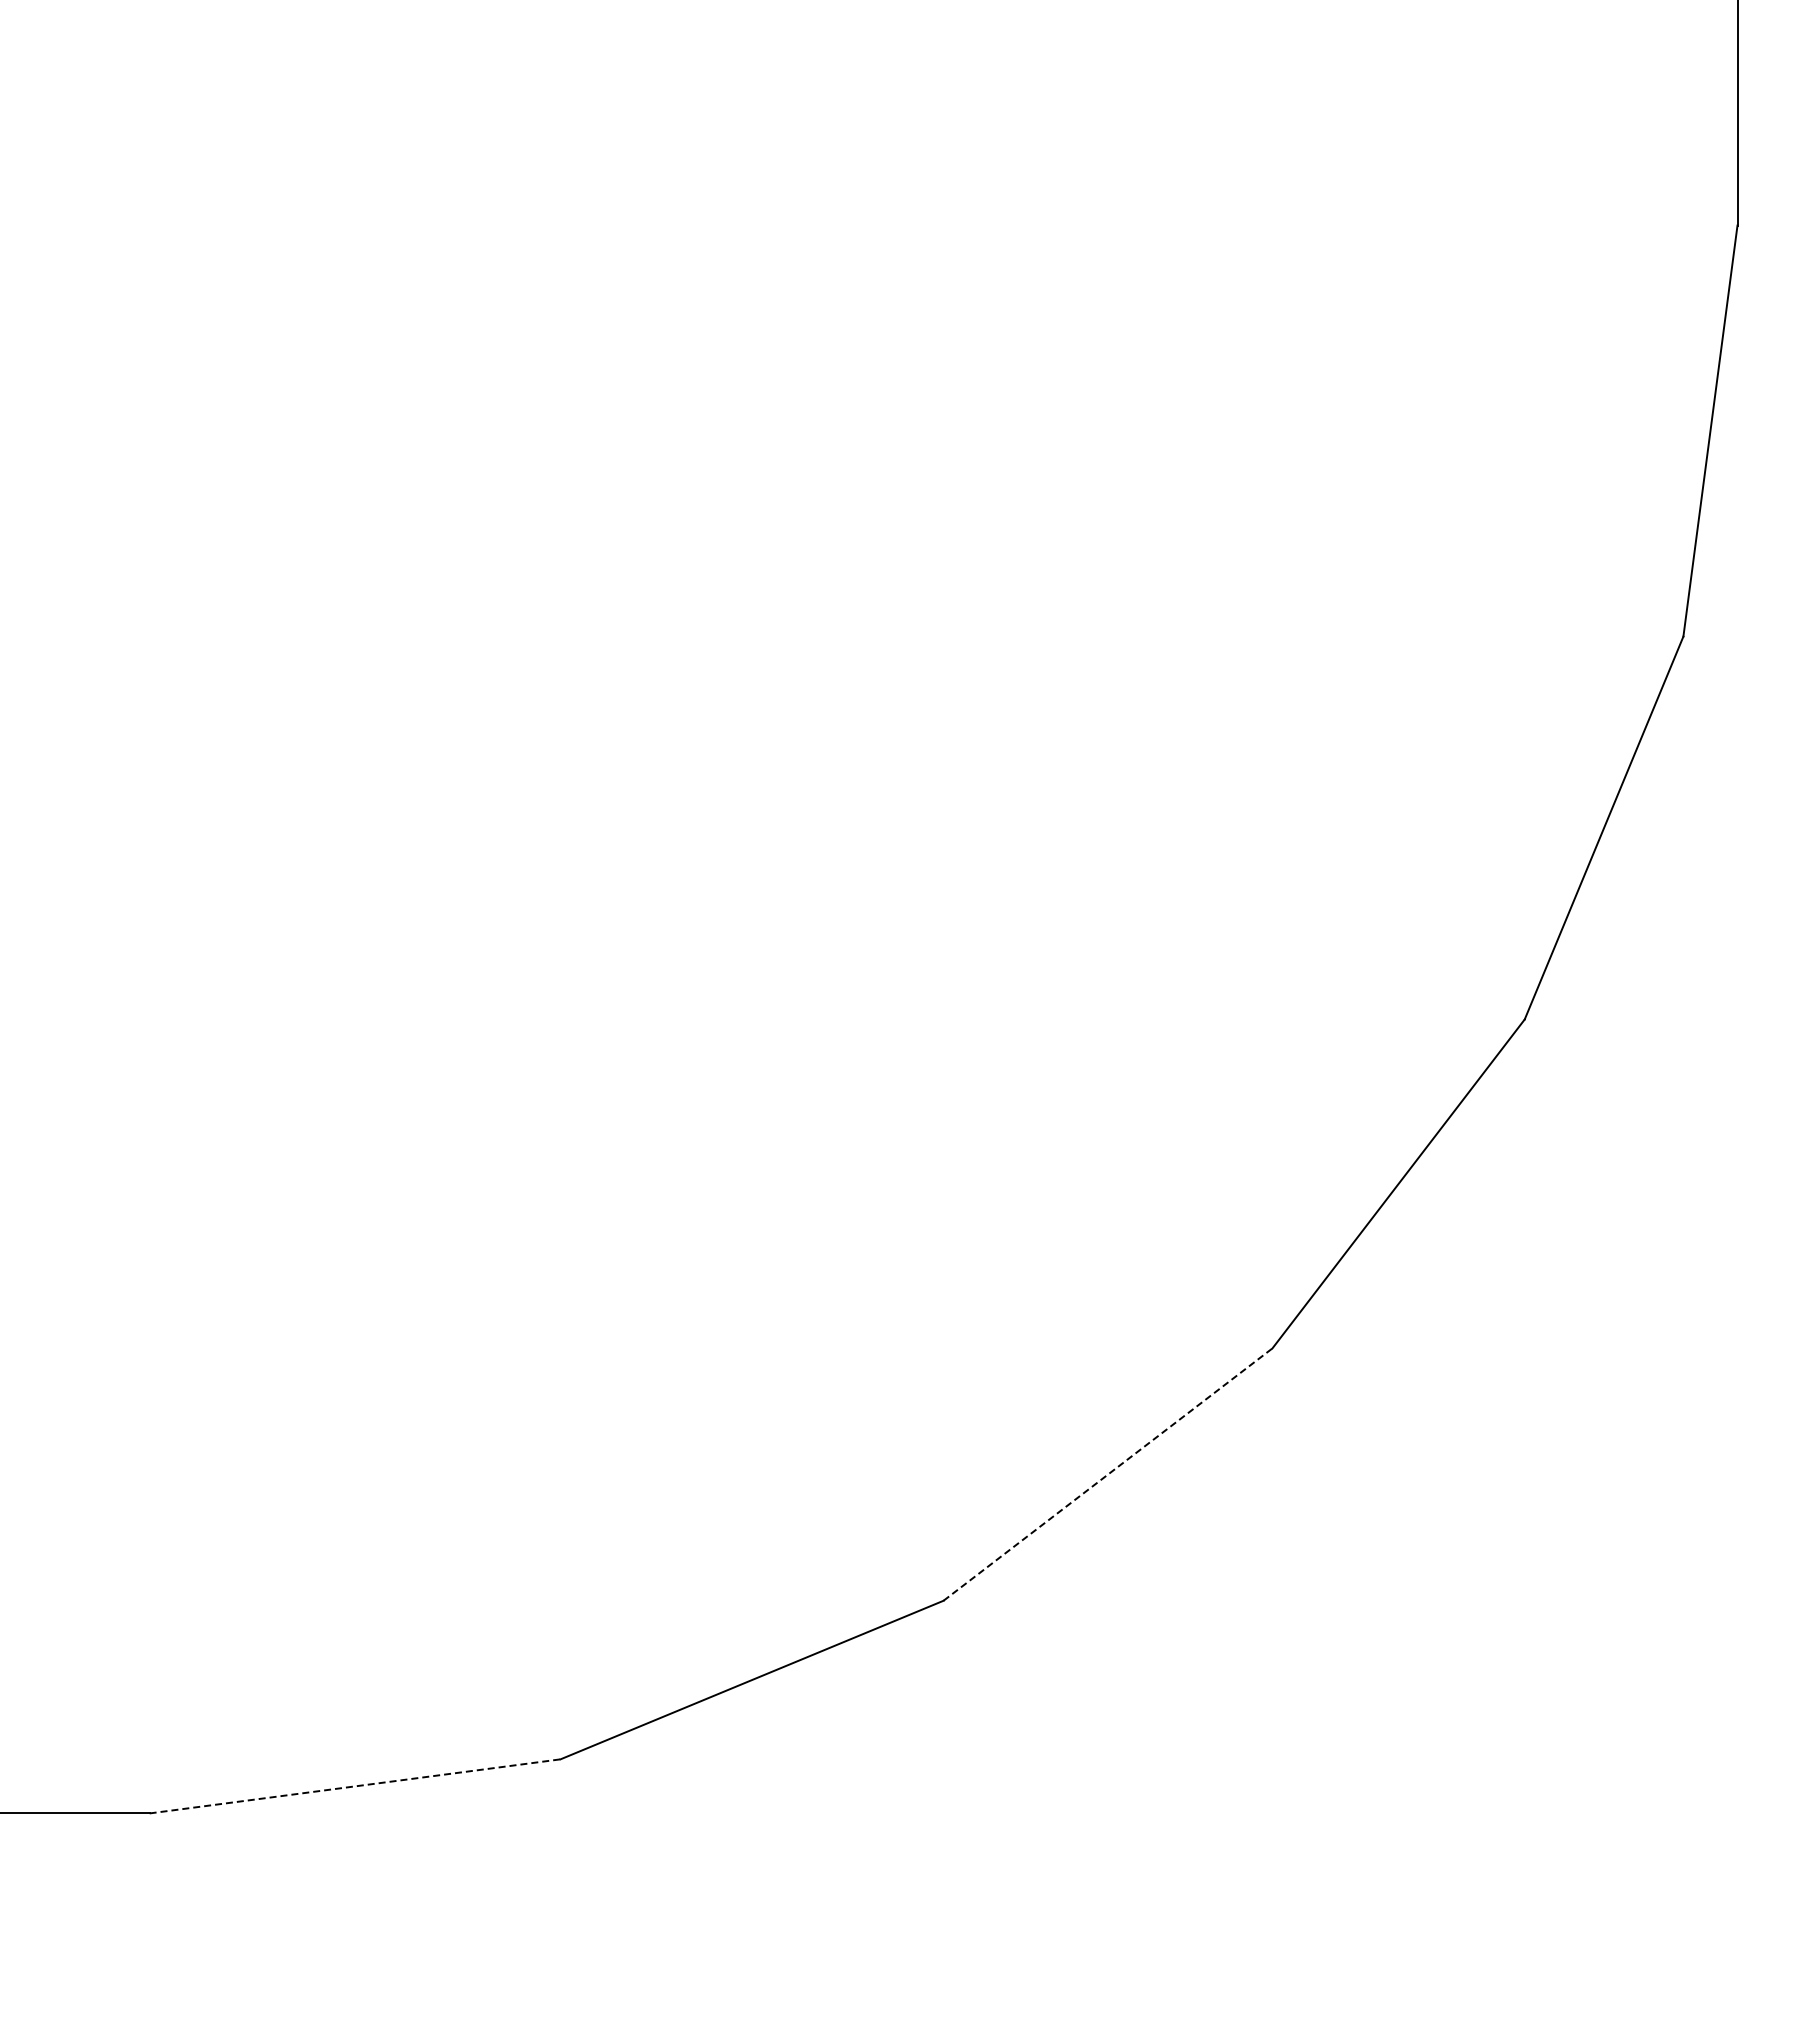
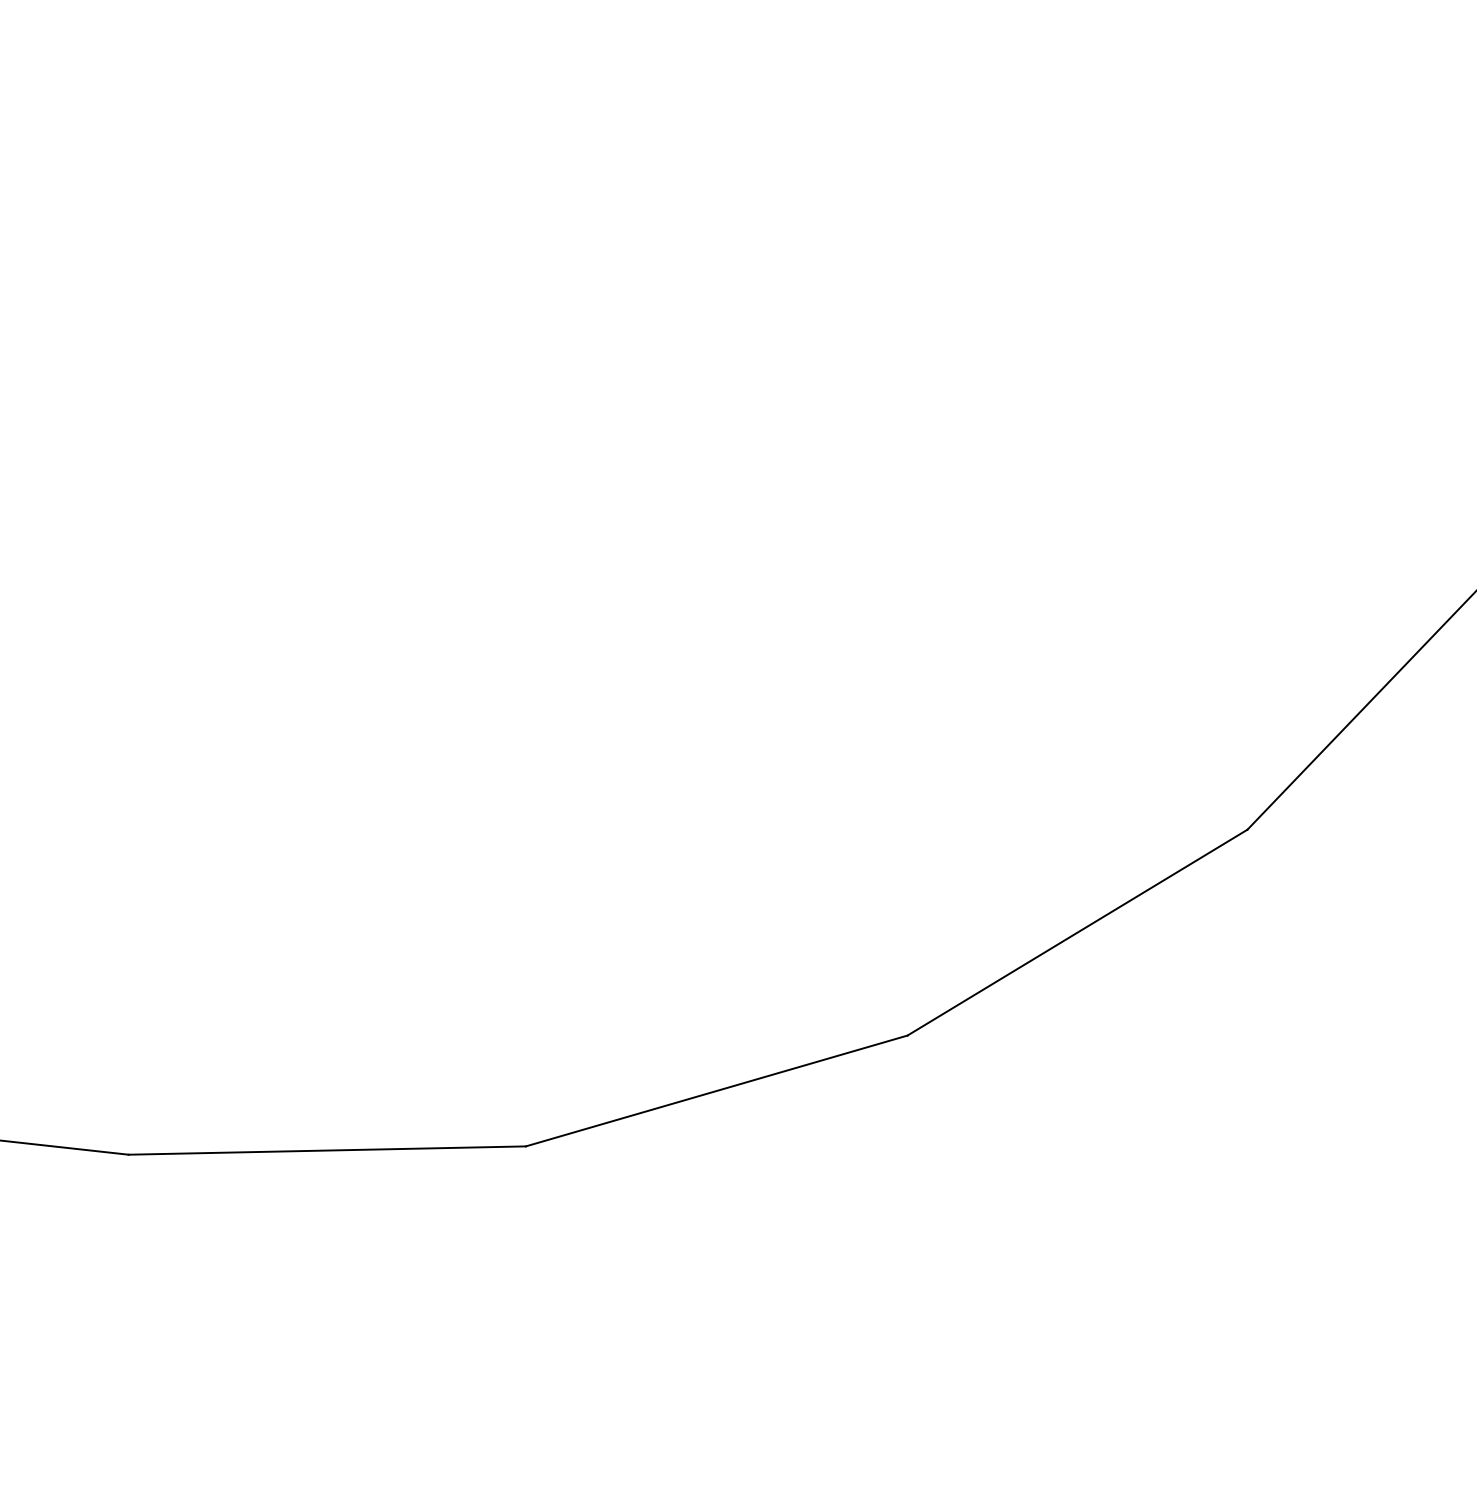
line: (1108, 1474) -> (1077, 932), dashed -> solid
line: (355, 1786) -> (327, 1150), dashed -> solid

